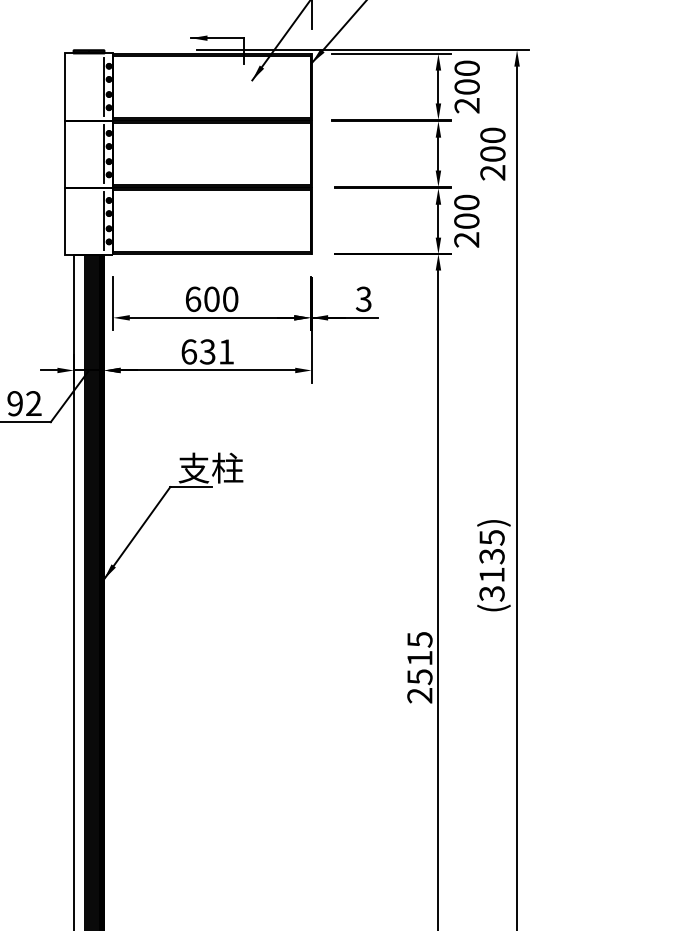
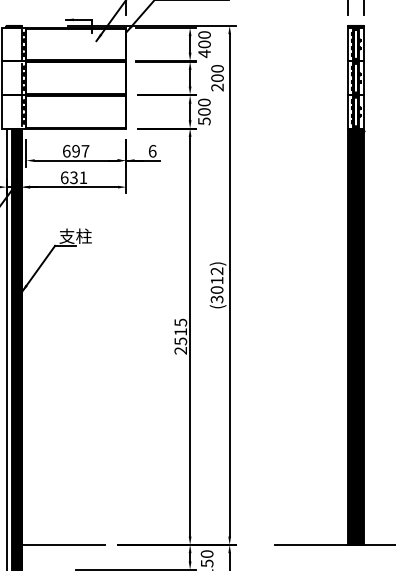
text: (467, 105) -> (204, 53), 200 -> 400
text: (467, 240) -> (204, 121), 200 -> 500
text: (220, 299) -> (80, 151), 600 -> 697
text: (363, 299) -> (152, 151), 3 -> 6
text: (490, 555) -> (216, 280), (3135) -> (3012)

